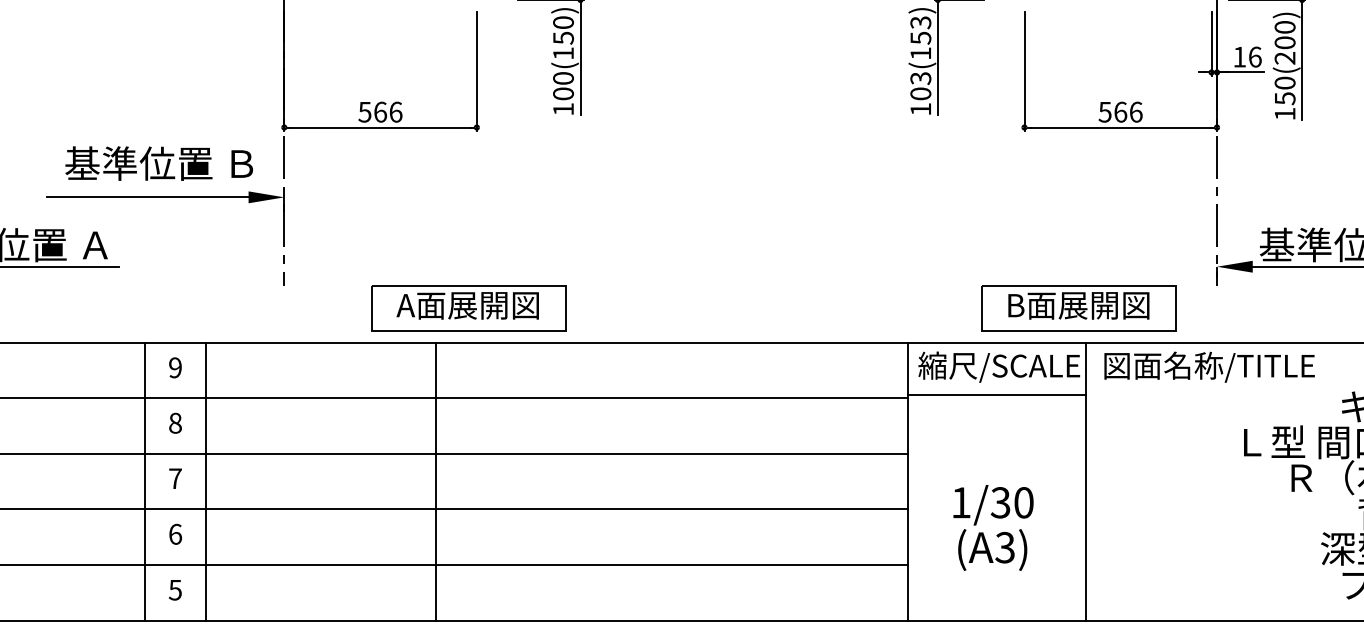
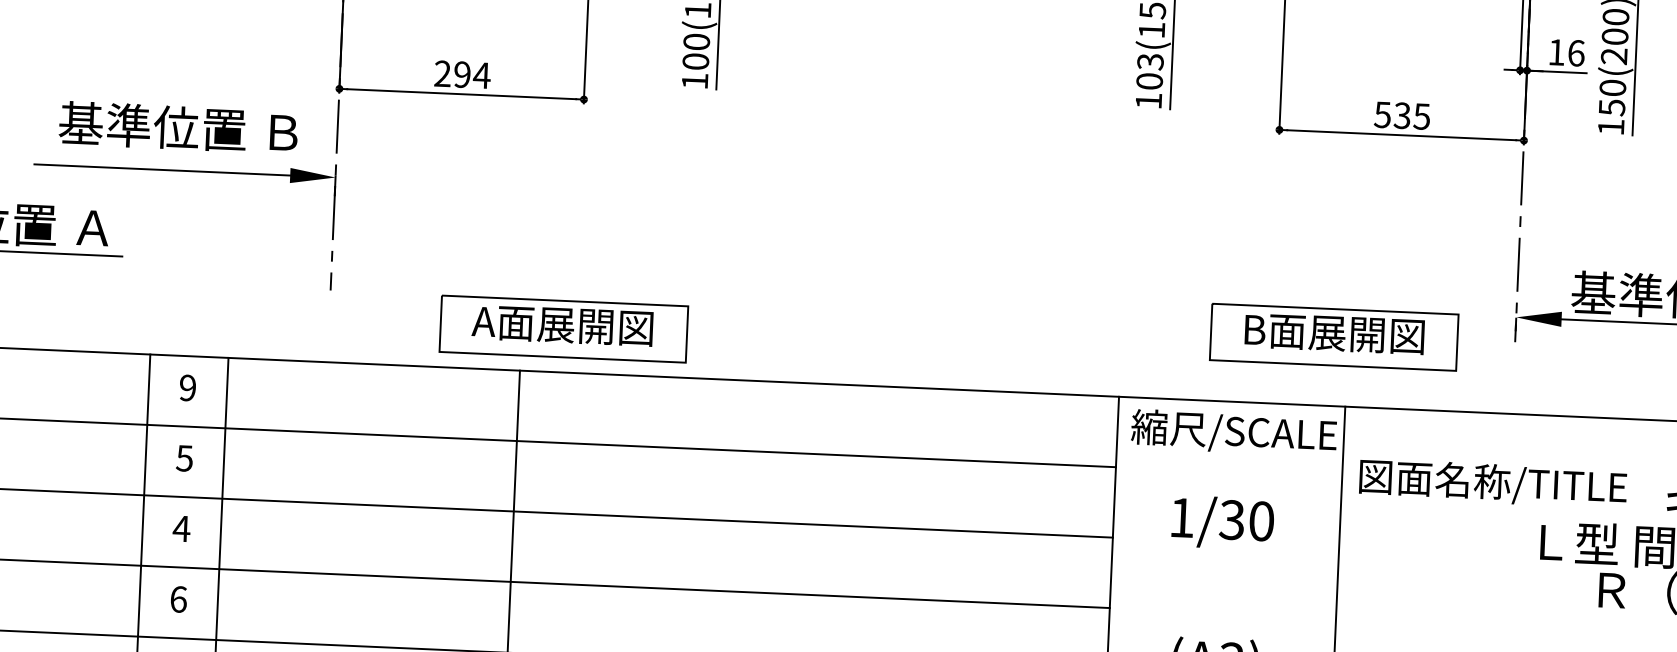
text: (380, 111) -> (462, 73), 566 -> 294
text: (1128, 111) -> (1412, 115), 566 -> 535
part: (1078, 308) -> (1334, 337), moved
text: (1209, 366) -> (1493, 482), moved
line: (996, 395) -> (1229, 468), removed
text: (174, 422) -> (183, 457), 8 -> 5
text: (175, 478) -> (181, 528), 7 -> 4
text: (993, 505) -> (1222, 523), moved

